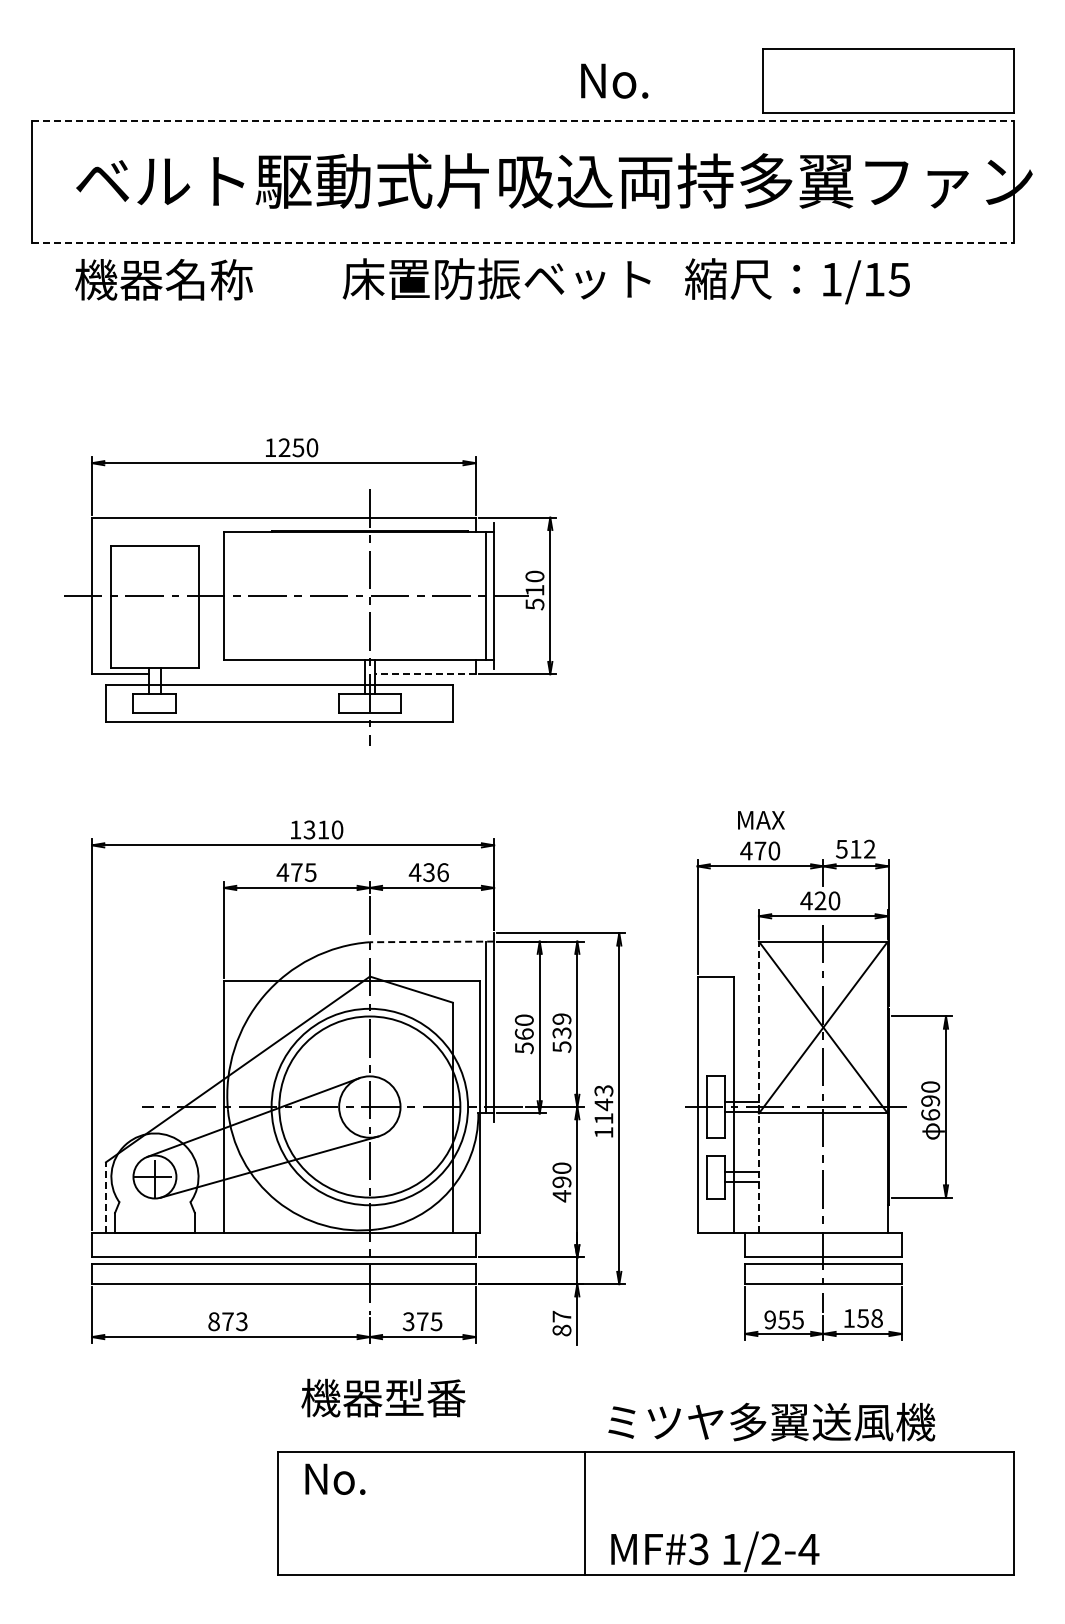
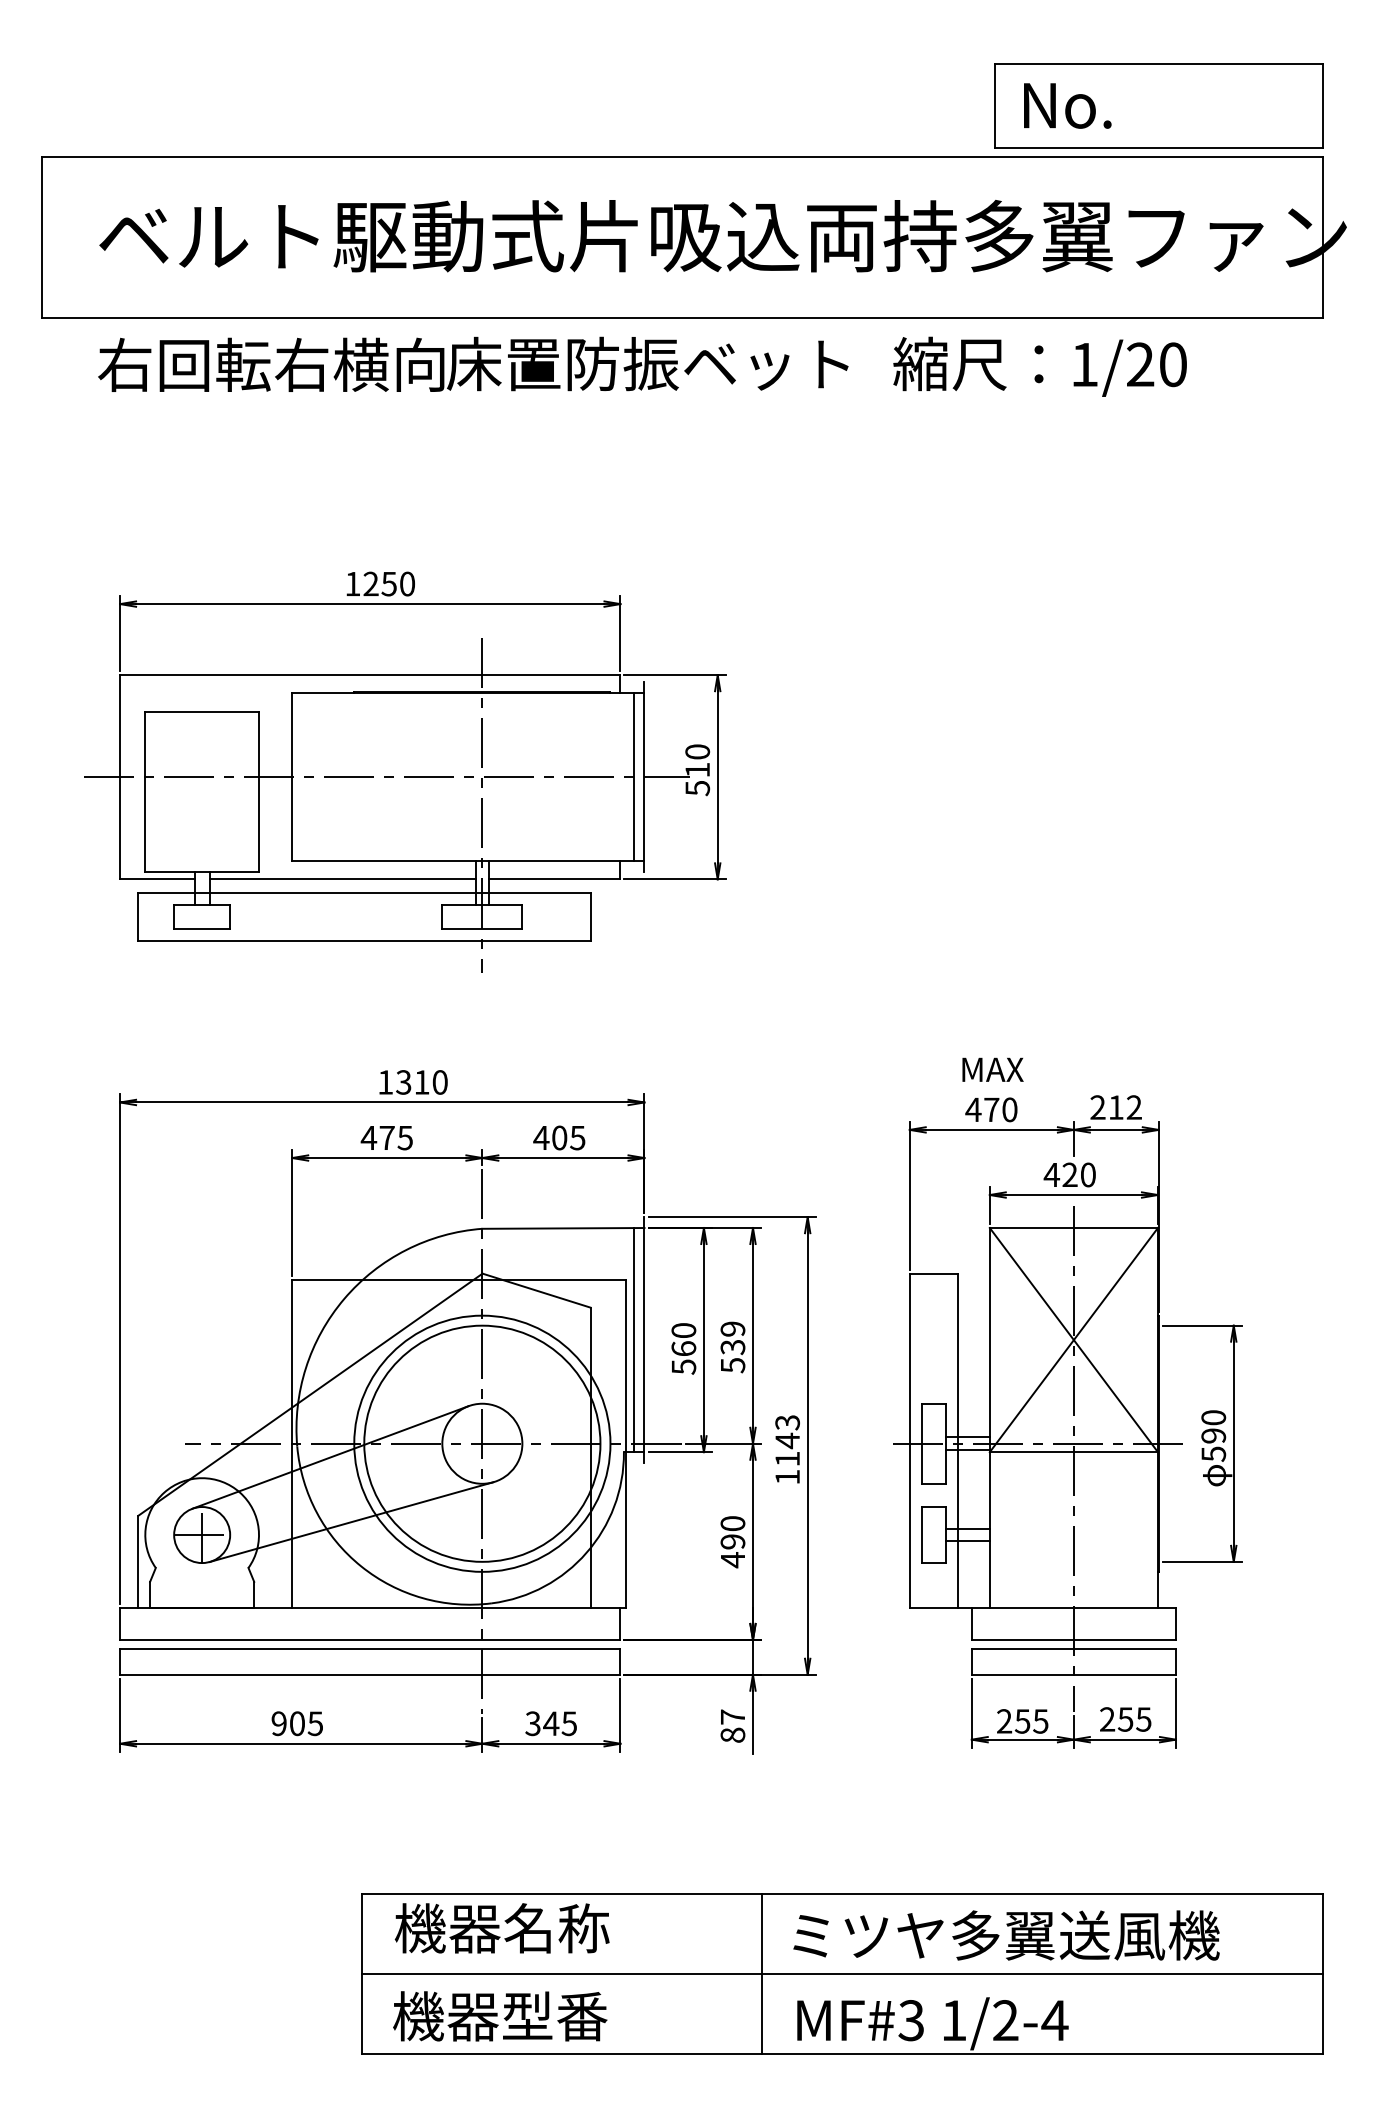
text: (614, 80) -> (1067, 105), moved
line: (523, 120) -> (682, 157), dashed -> solid
line: (523, 243) -> (682, 317), dashed -> solid
text: (207, 279) -> (270, 364), 機器名称 -> 右回転右横向
text: (887, 279) -> (1157, 364), 1/15 -> 1/20
line: (262, 674) -> (342, 879), added
line: (424, 674) -> (553, 879), dashed -> solid
text: (841, 848) -> (1097, 1106), 512 -> 212
text: (435, 872) -> (568, 1137), 436 -> 405
line: (431, 941) -> (562, 1227), dashed -> solid
line: (758, 1087) -> (989, 1418), dashed -> solid
text: (930, 1114) -> (1213, 1453), 690 -> 590
line: (106, 1197) -> (138, 1561), dashed -> solid
text: (862, 1318) -> (1124, 1719), 158 -> 255
text: (769, 1319) -> (1003, 1720), 955 -> 255
text: (227, 1321) -> (296, 1723), 873 -> 905
text: (422, 1321) -> (551, 1723), 375 -> 345
text: (383, 1397) -> (500, 2015), moved
text: (771, 1421) -> (1006, 1934), moved
text: (384, 1478) -> (501, 1928), No. -> 機器名称
line: (645, 1513) -> (841, 1973), added

